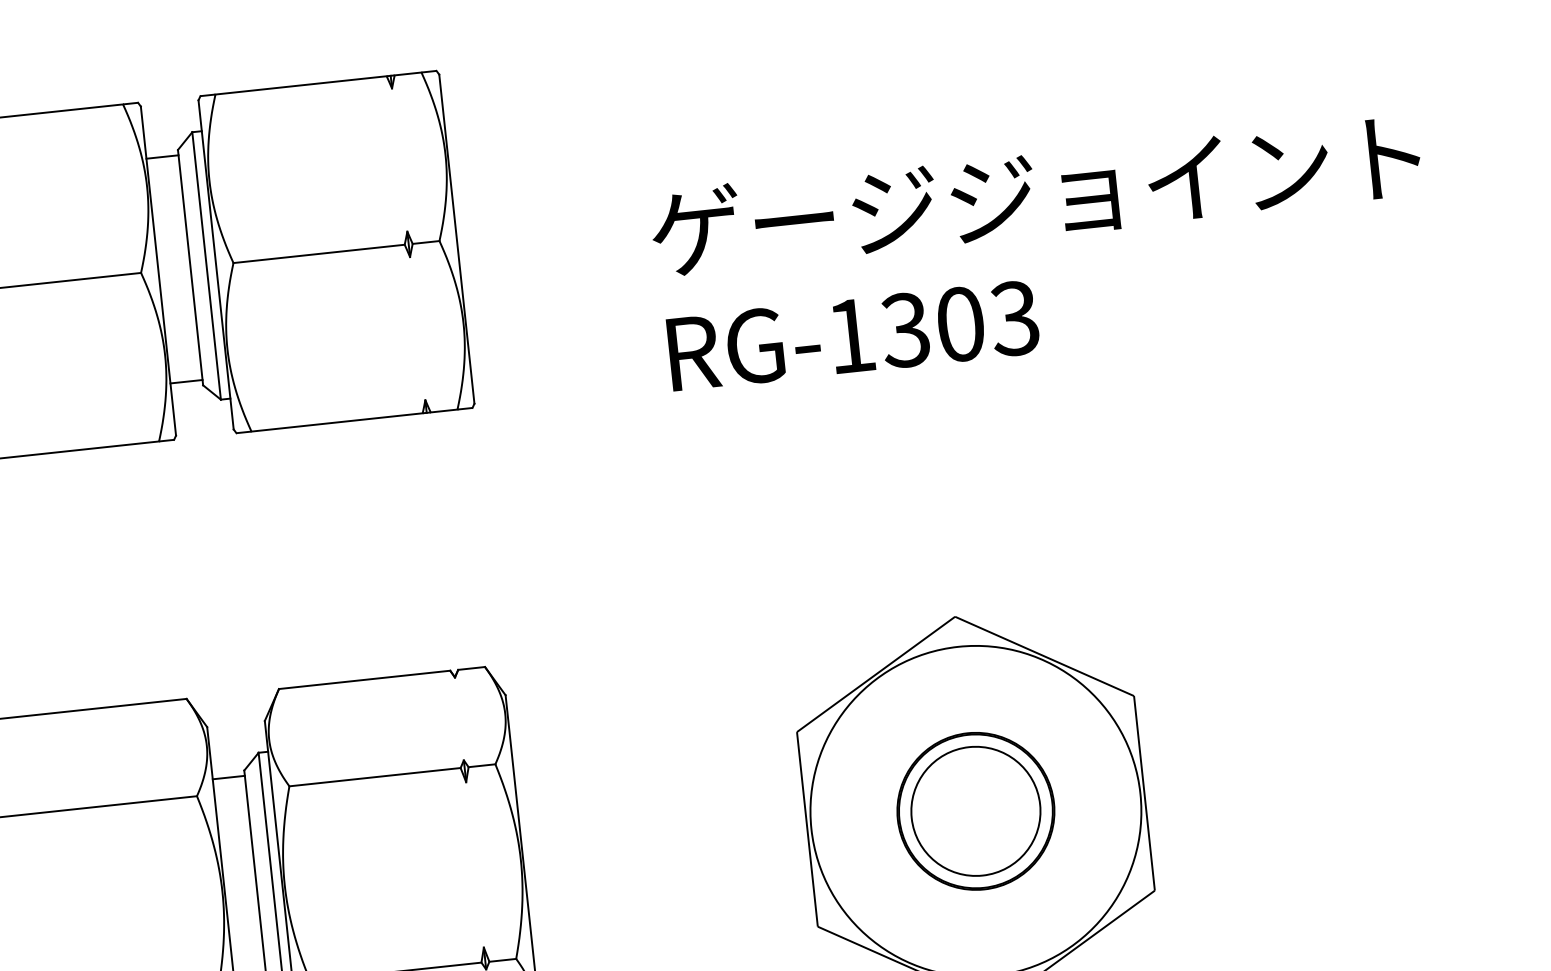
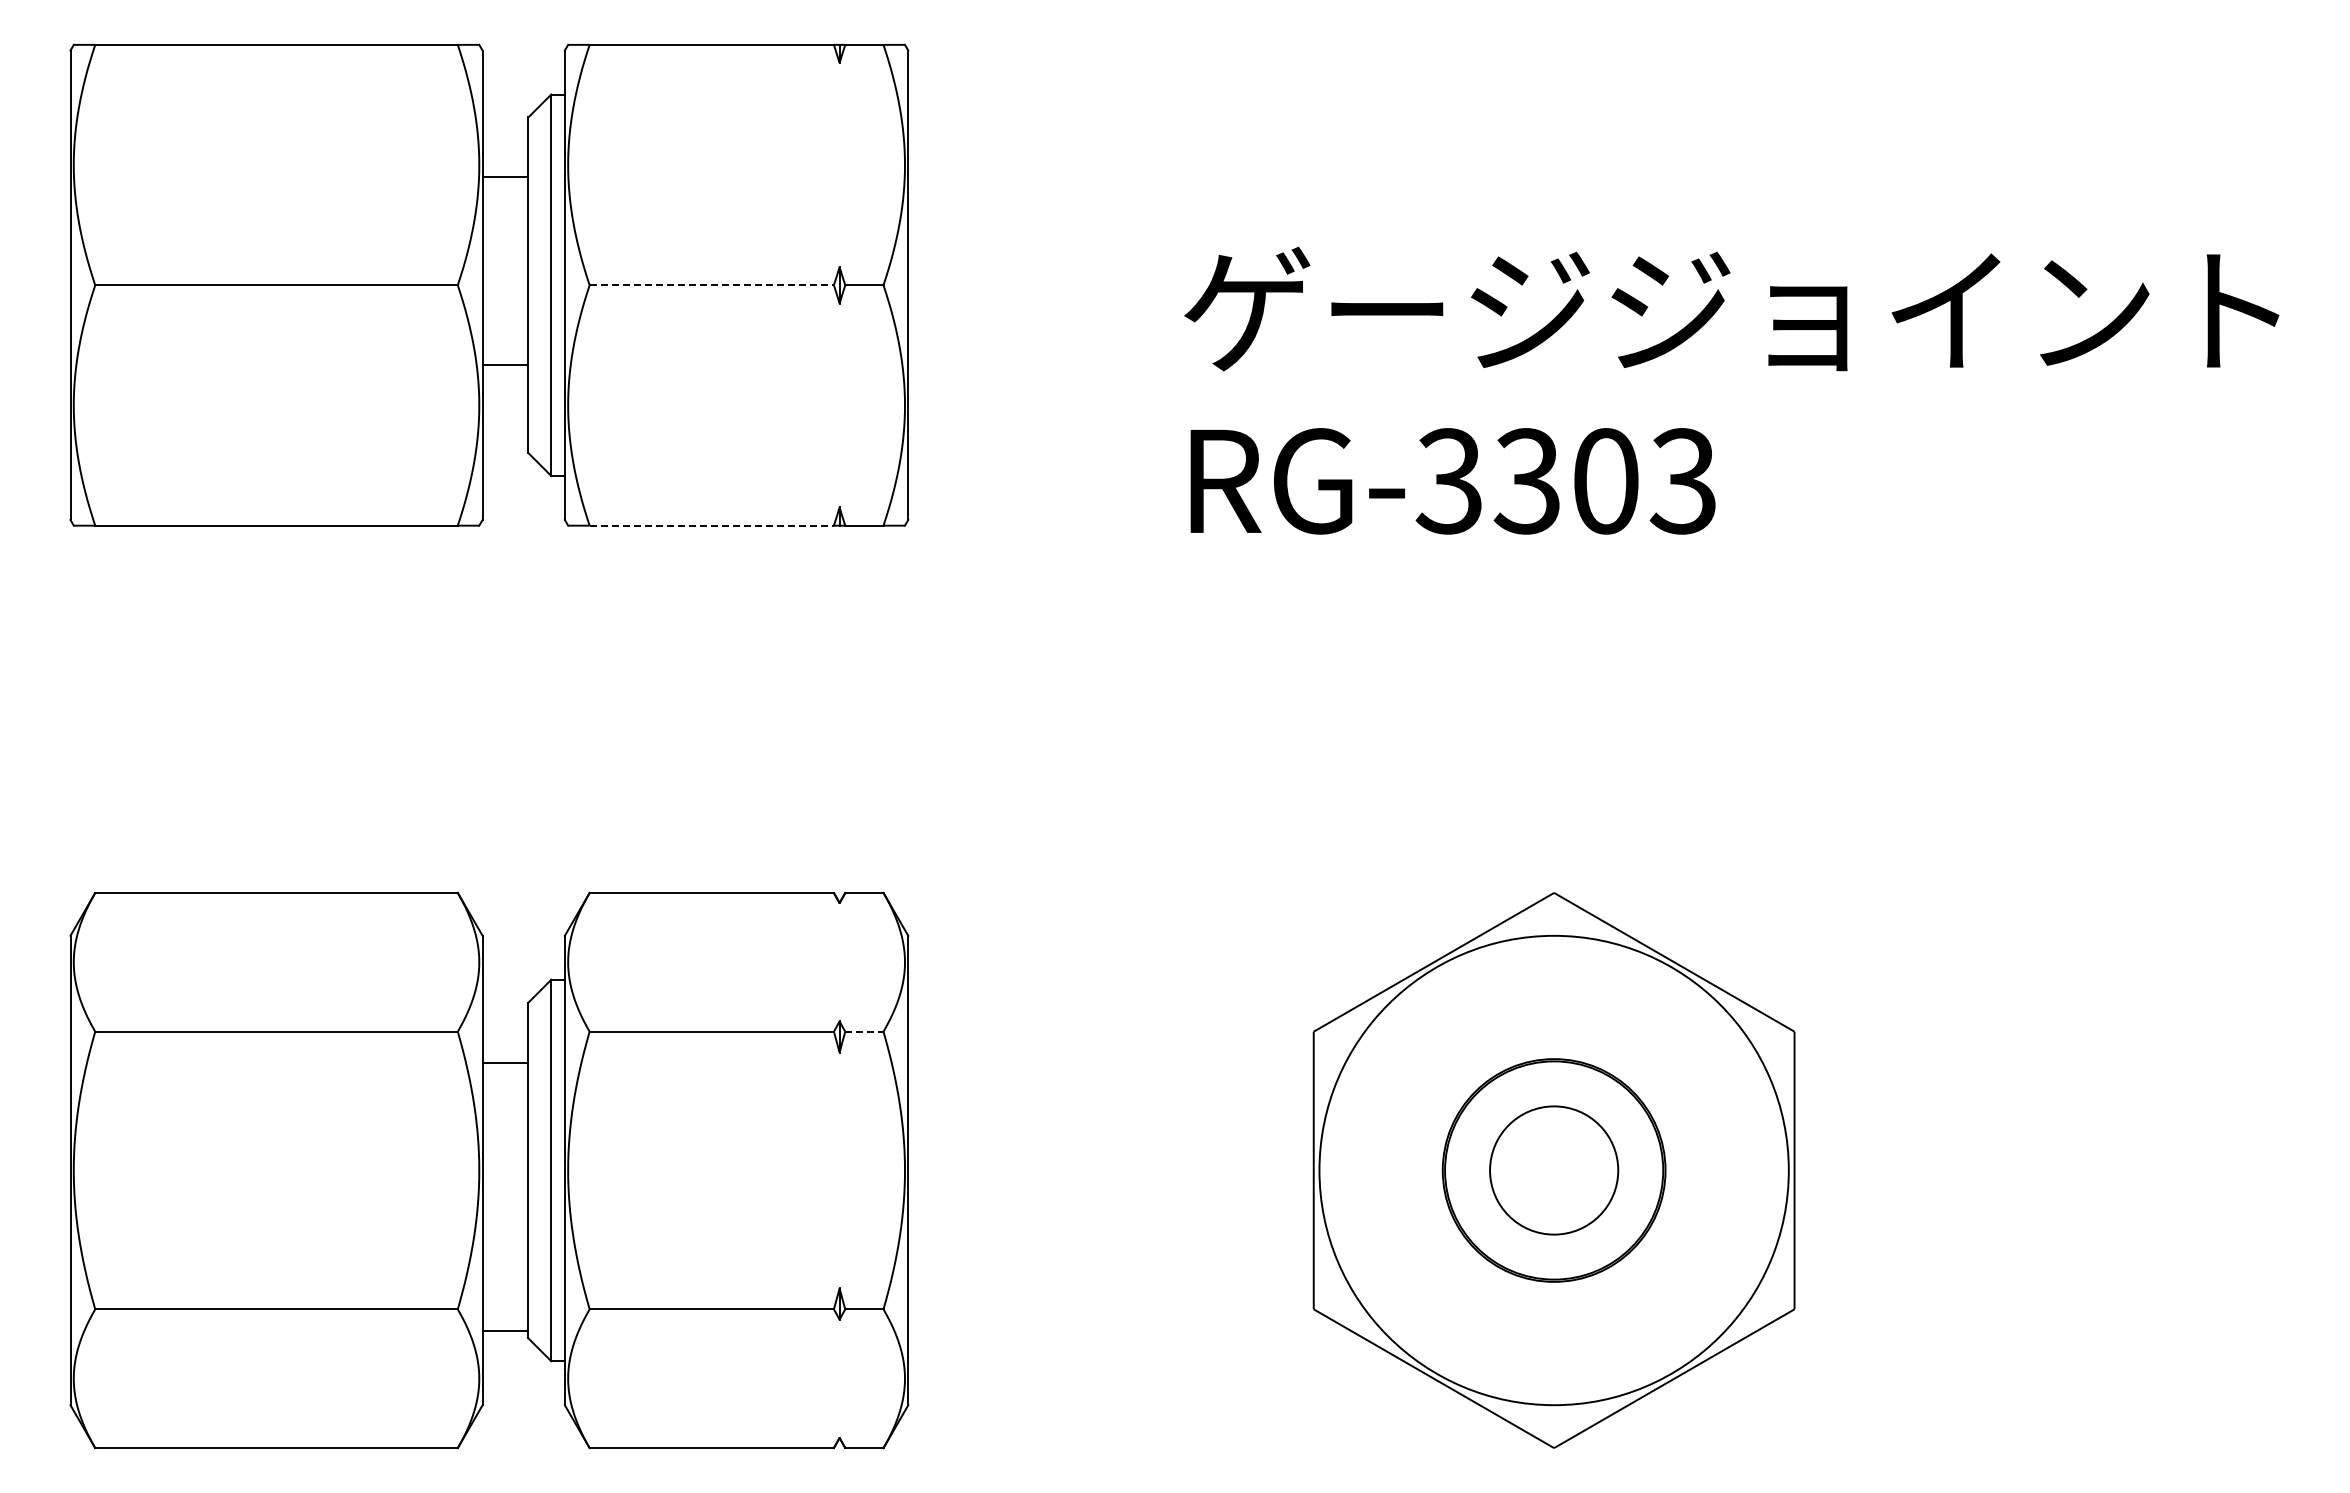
line: (162, 157) -> (505, 177), moved
line: (319, 254) -> (712, 285), solid -> dashed
text: (850, 336) -> (1448, 481), RG-1303 -> RG-3303
line: (186, 381) -> (505, 364), moved
line: (337, 422) -> (712, 525), solid -> dashed
line: (482, 765) -> (864, 1031), solid -> dashed
line: (228, 777) -> (505, 1063), moved
circle: (975, 811) -> (1553, 1170), size x0.7

